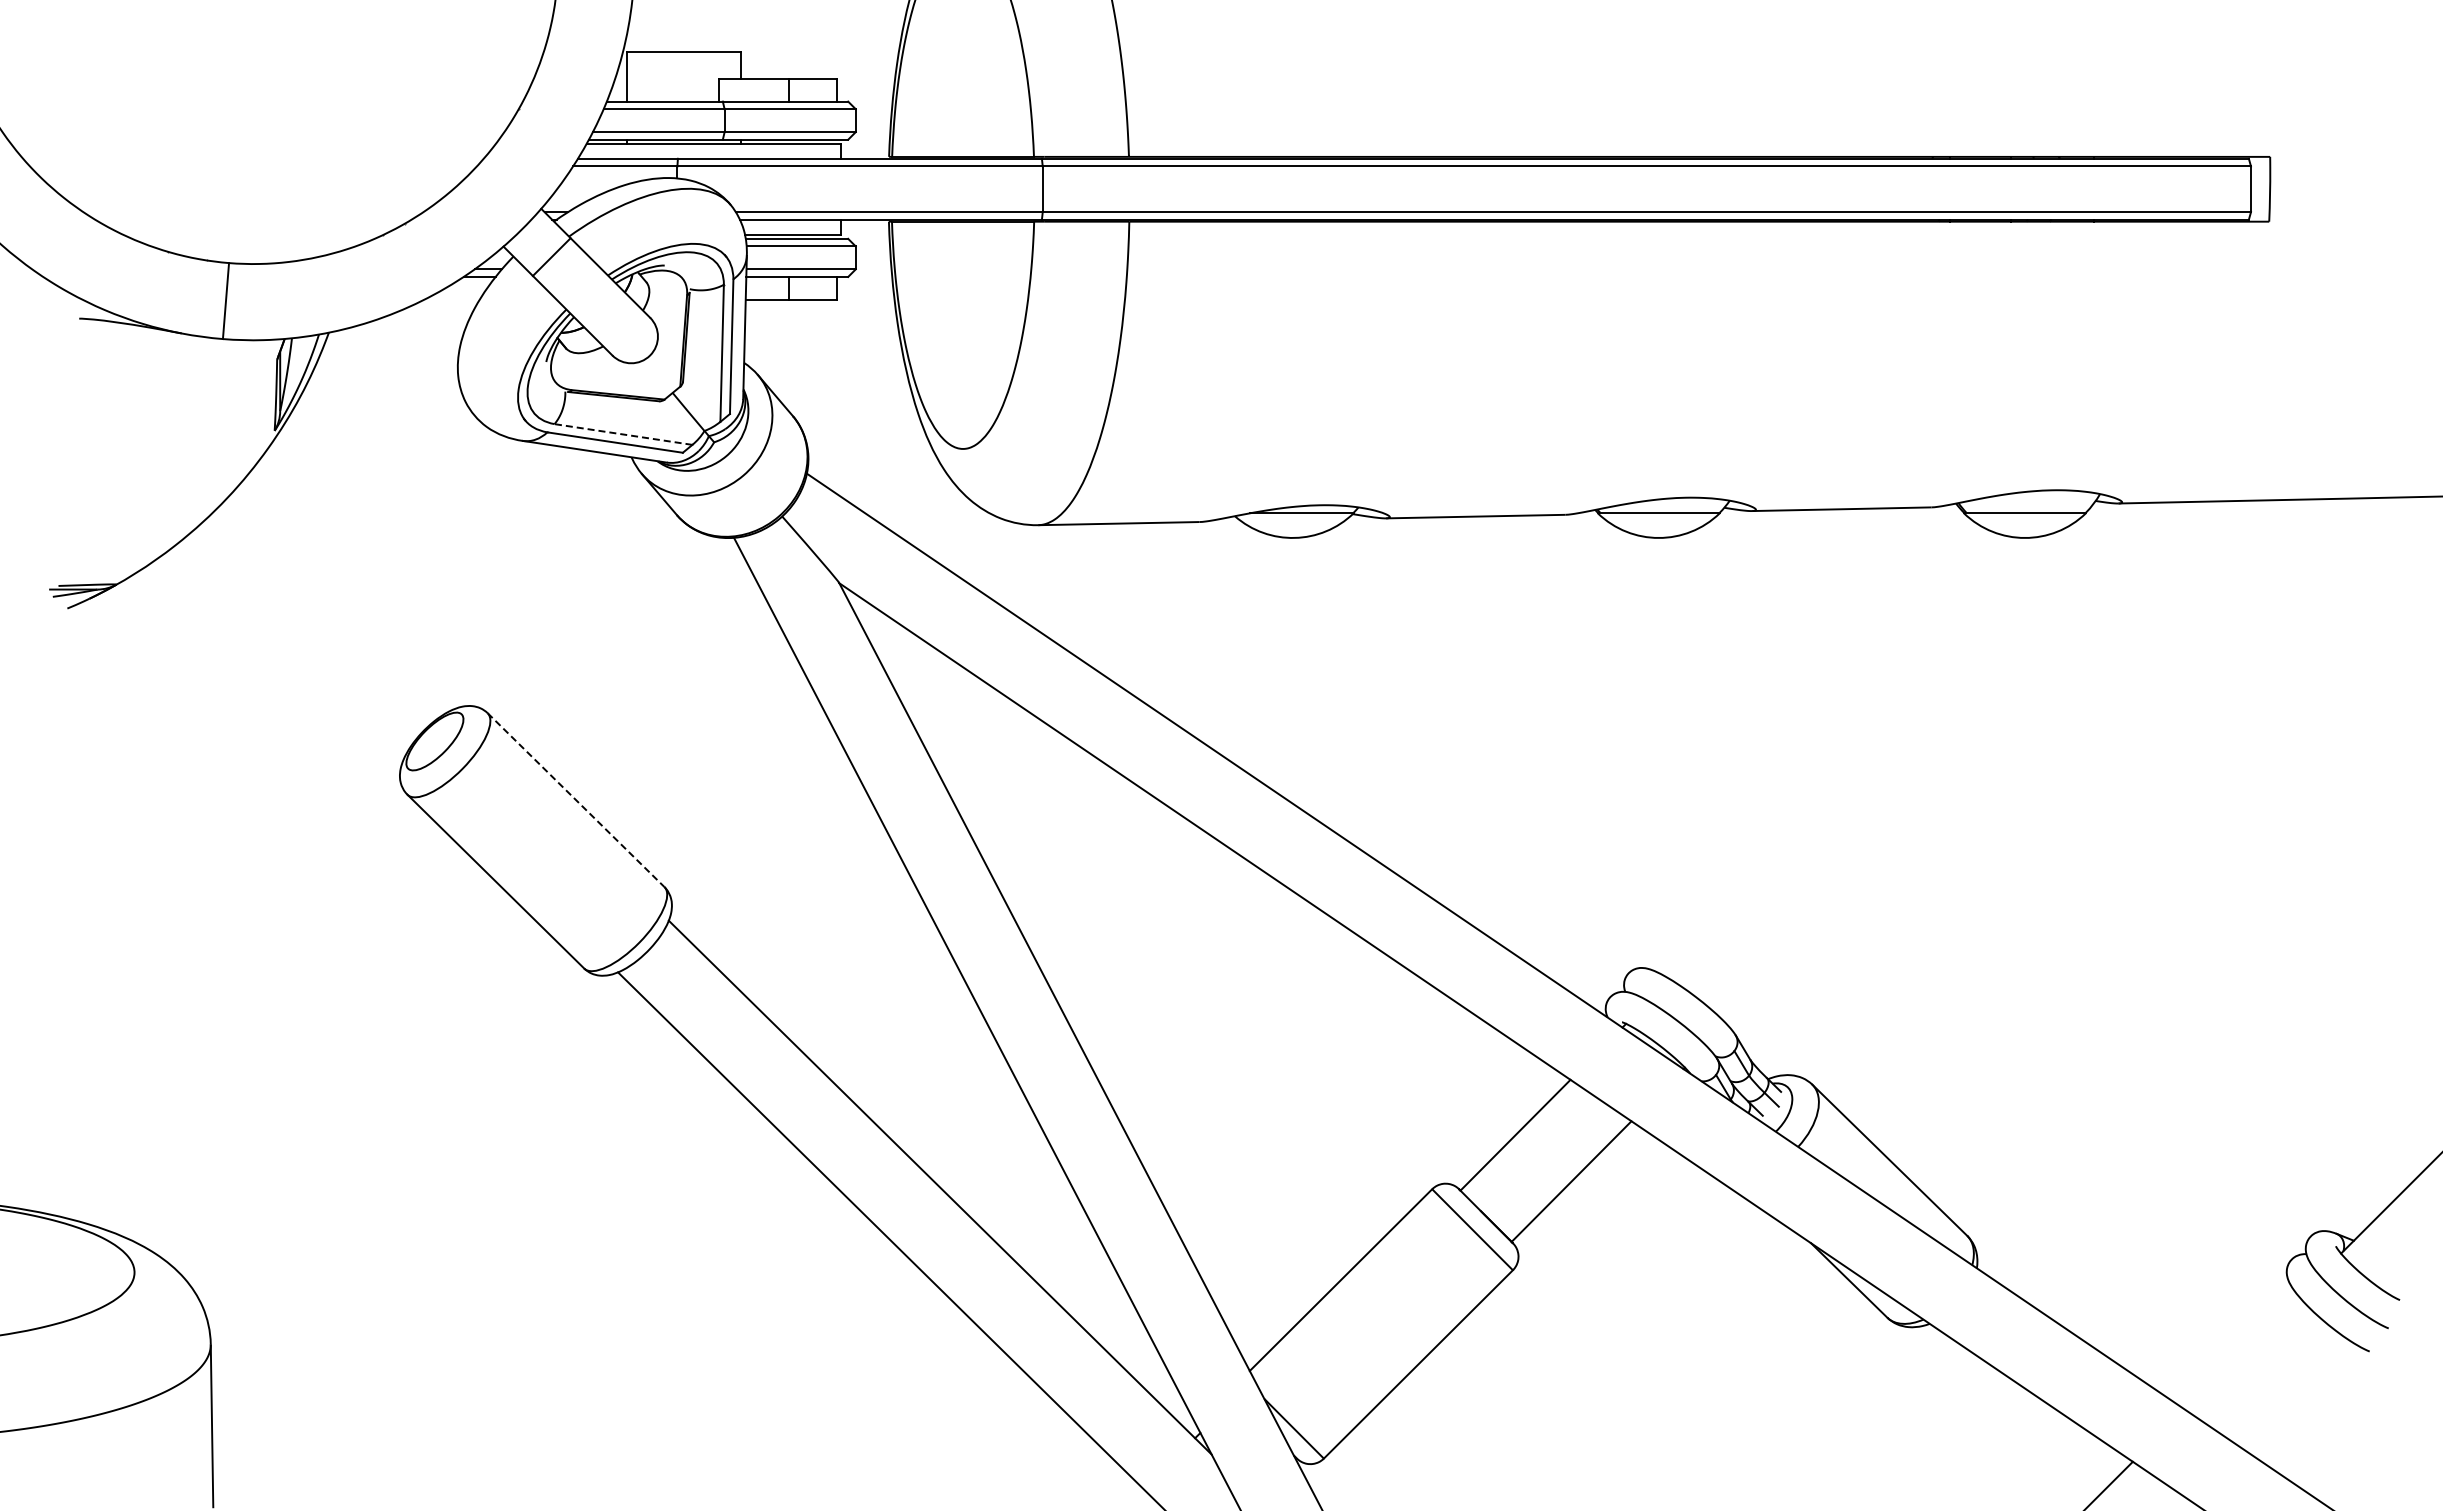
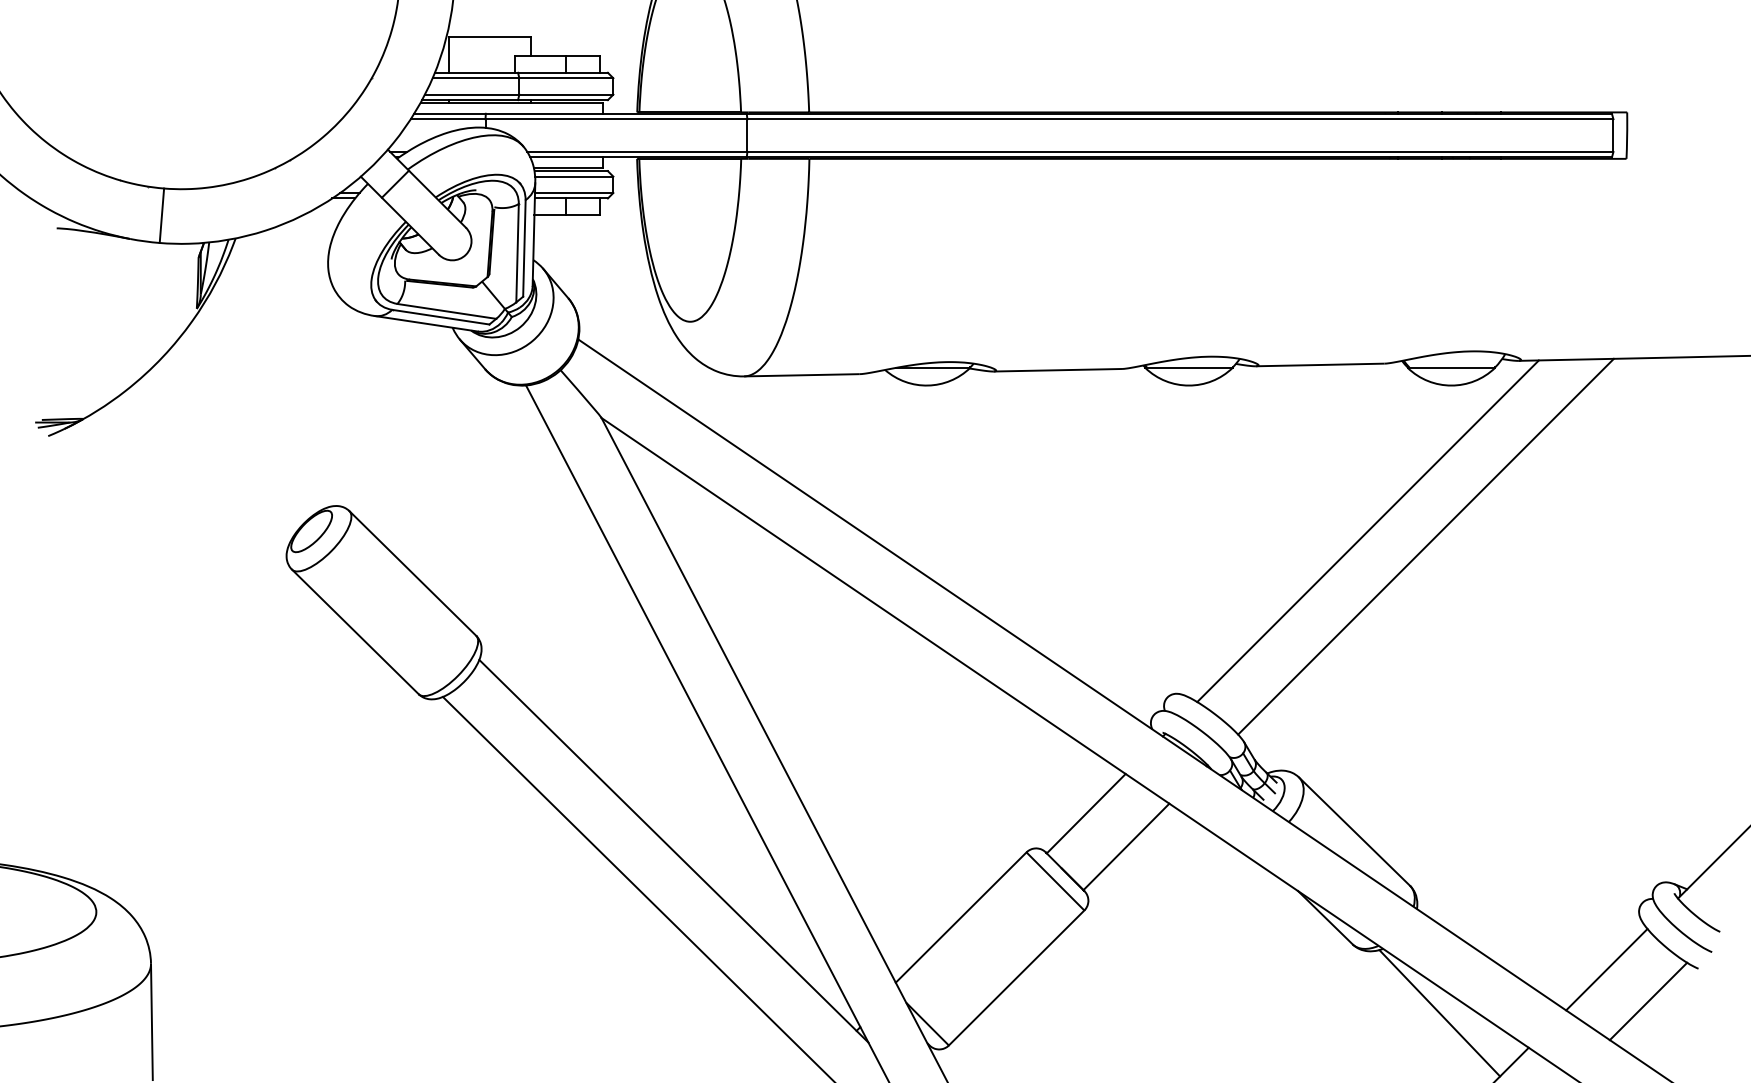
line: (623, 434) -> (446, 311), dashed -> solid
line: (1908, 740) -> (1367, 530), added
line: (1989, 762) -> (1426, 546), added
line: (576, 800) -> (413, 573), dashed -> solid
line: (2241, 1352) -> (1606, 969), added
line: (2299, 1397) -> (1648, 1001), added
line: (2008, 1413) -> (1439, 1013), added

